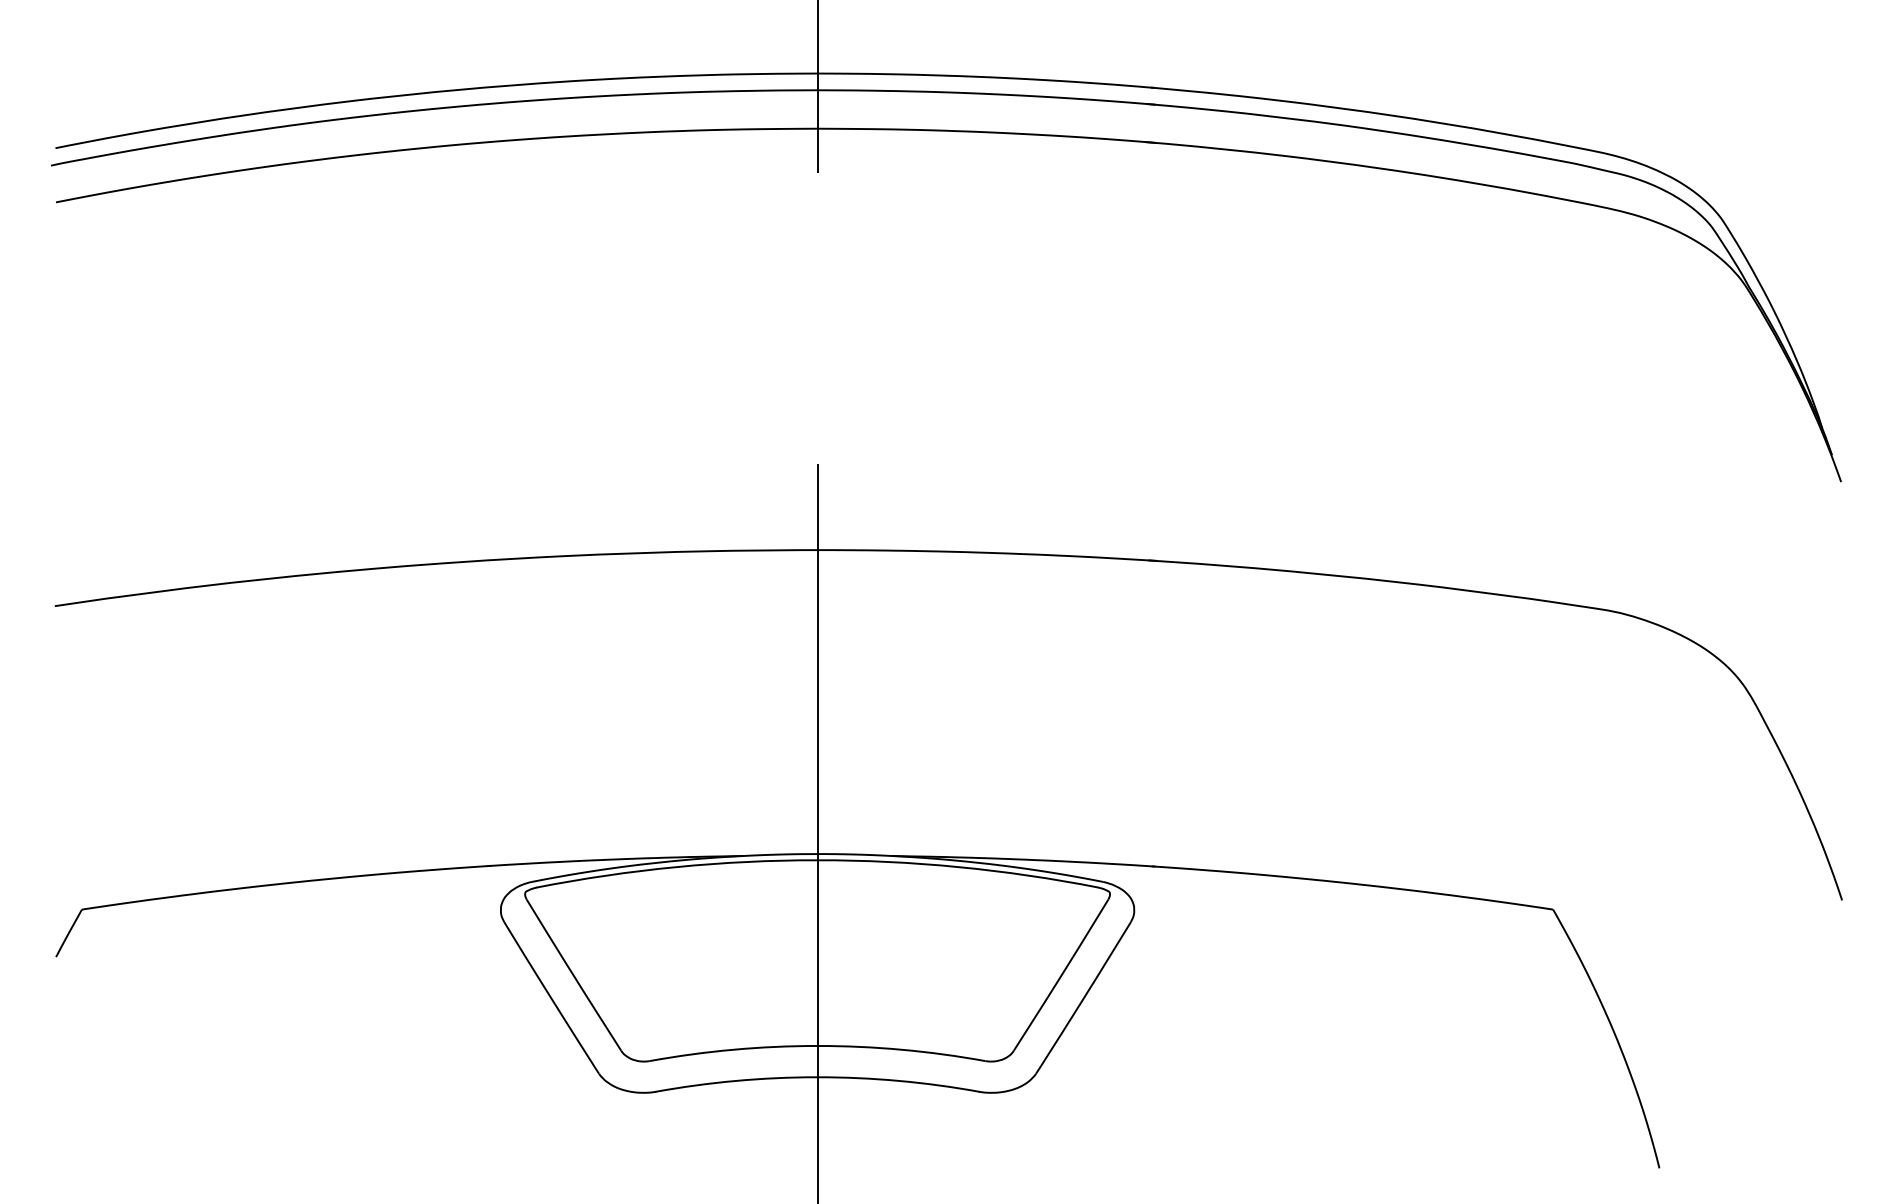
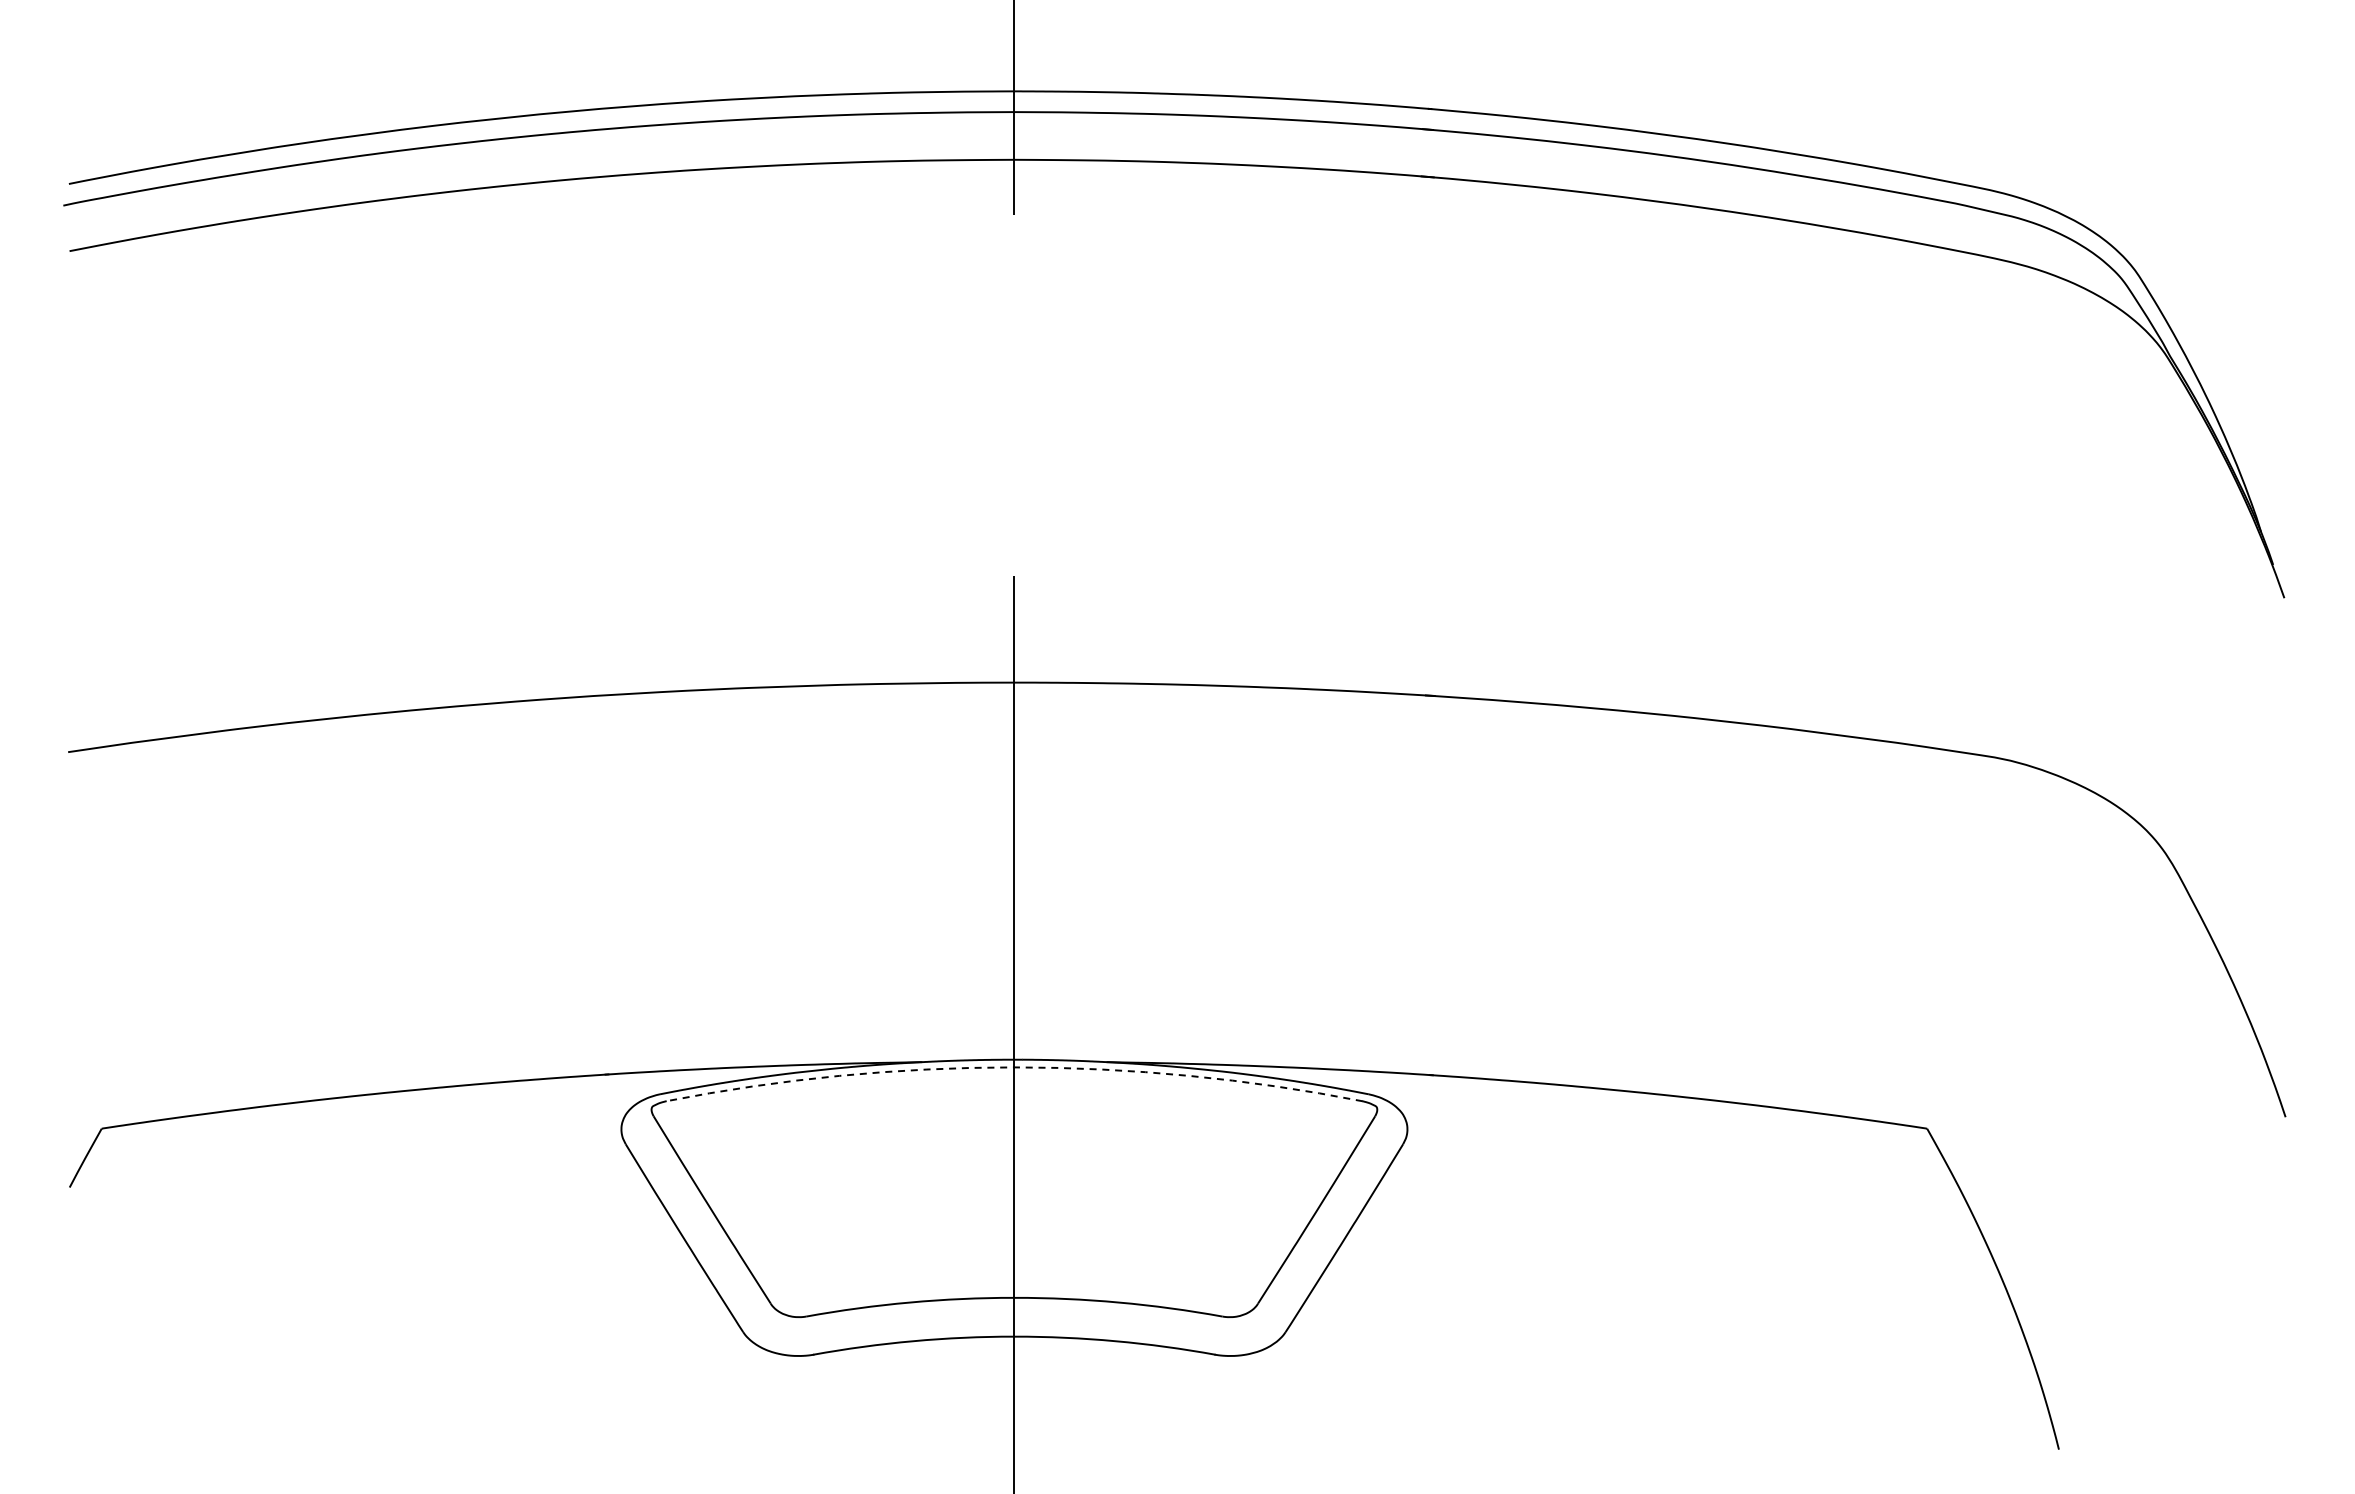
arc: (817, 860) -> (1014, 1067), solid -> dashed

